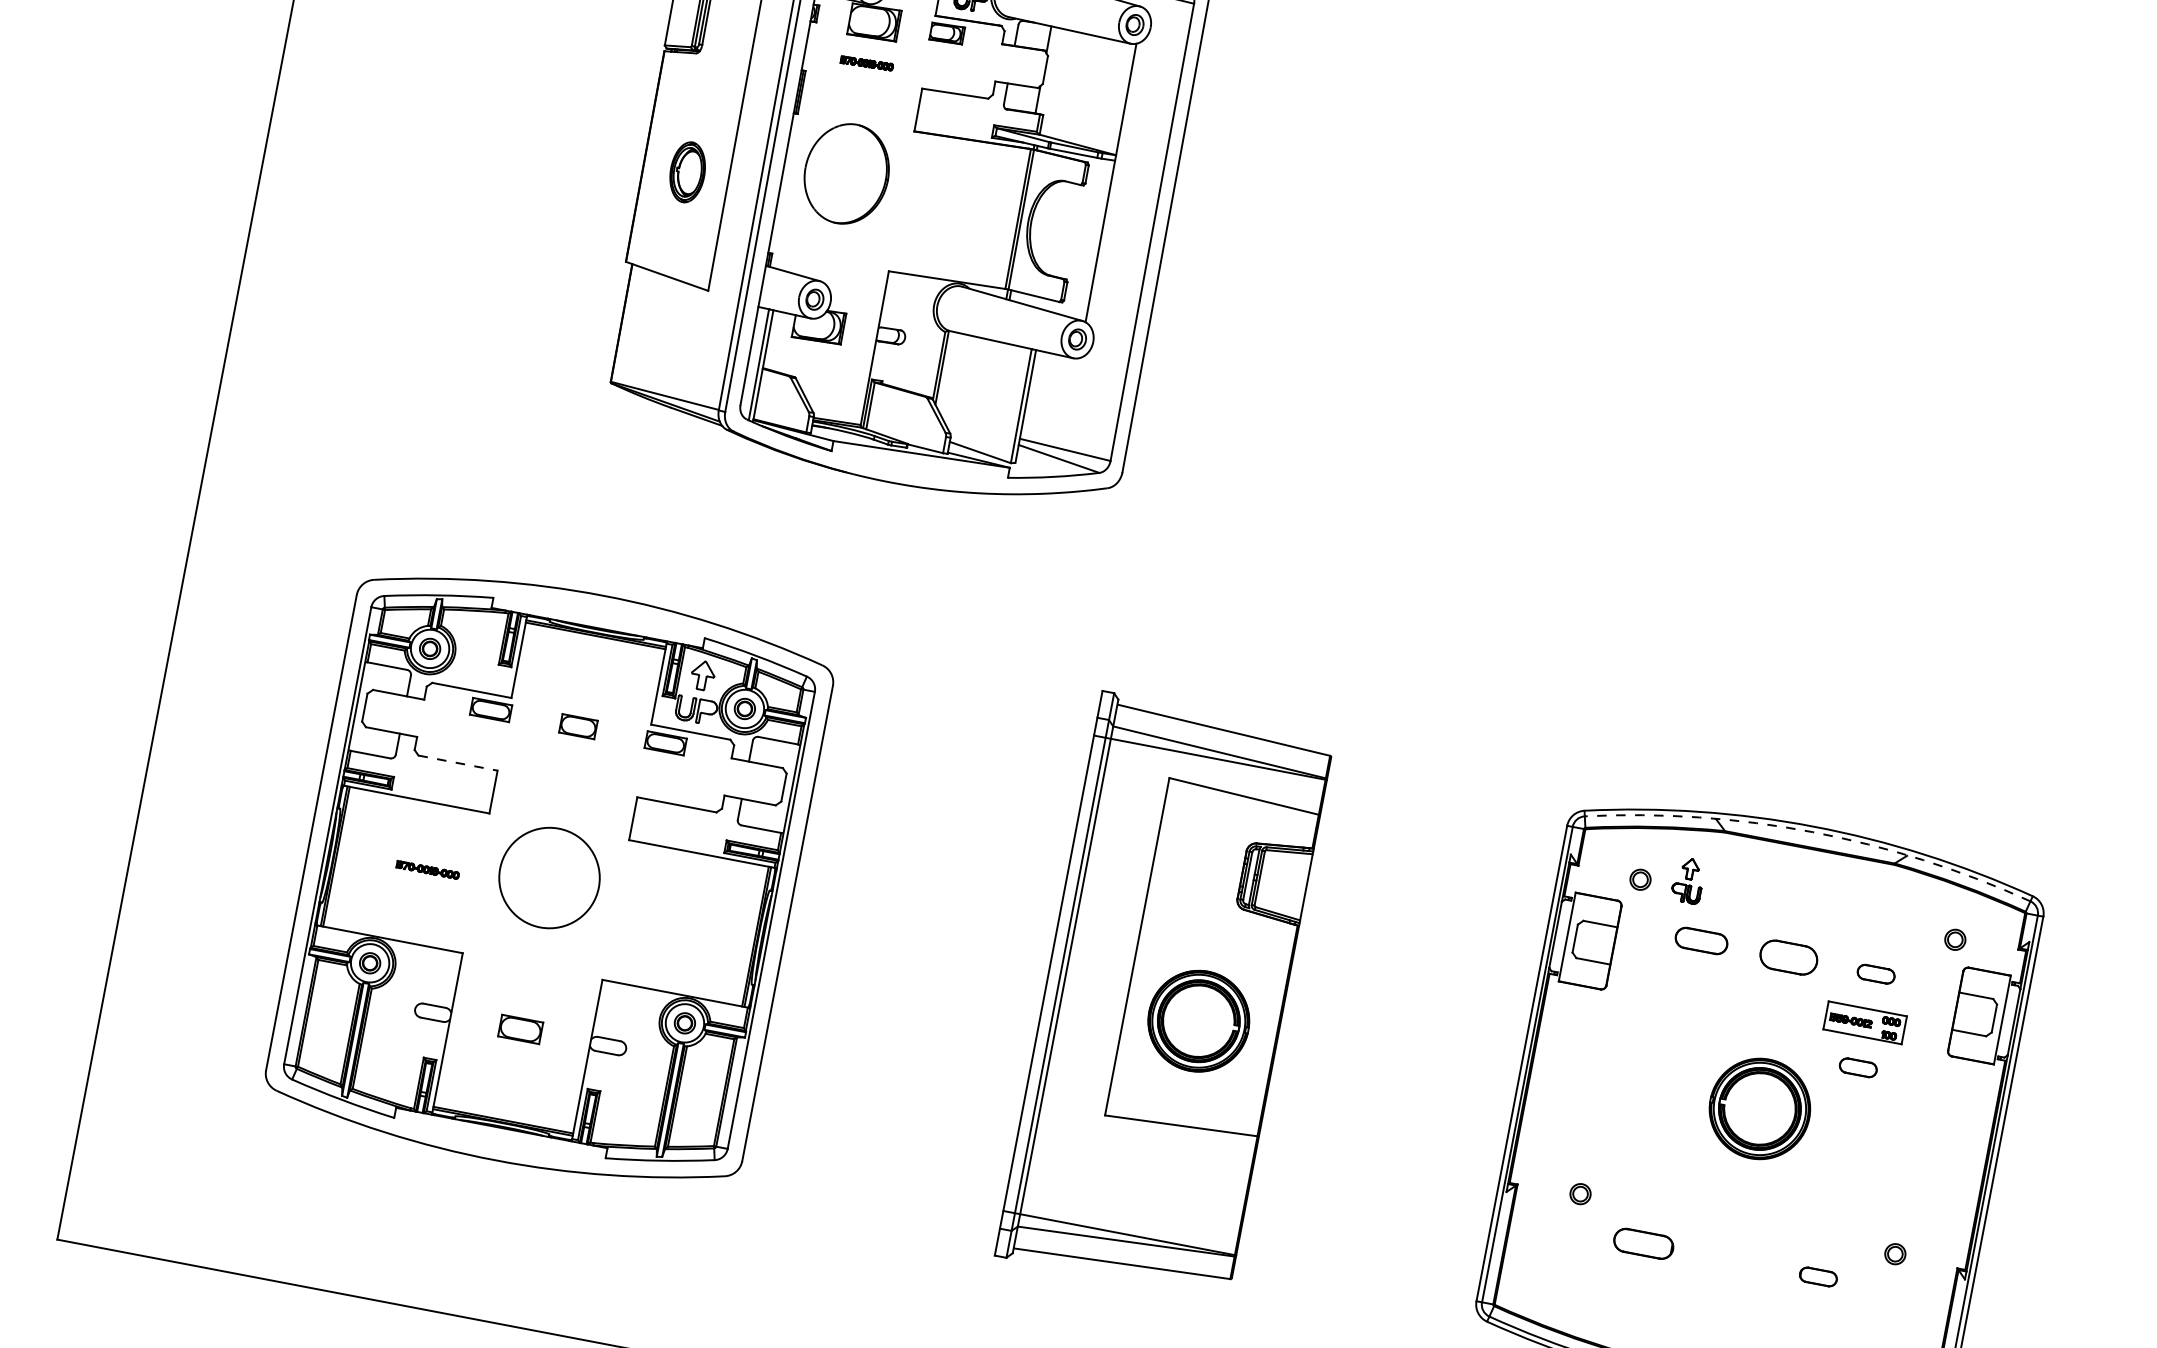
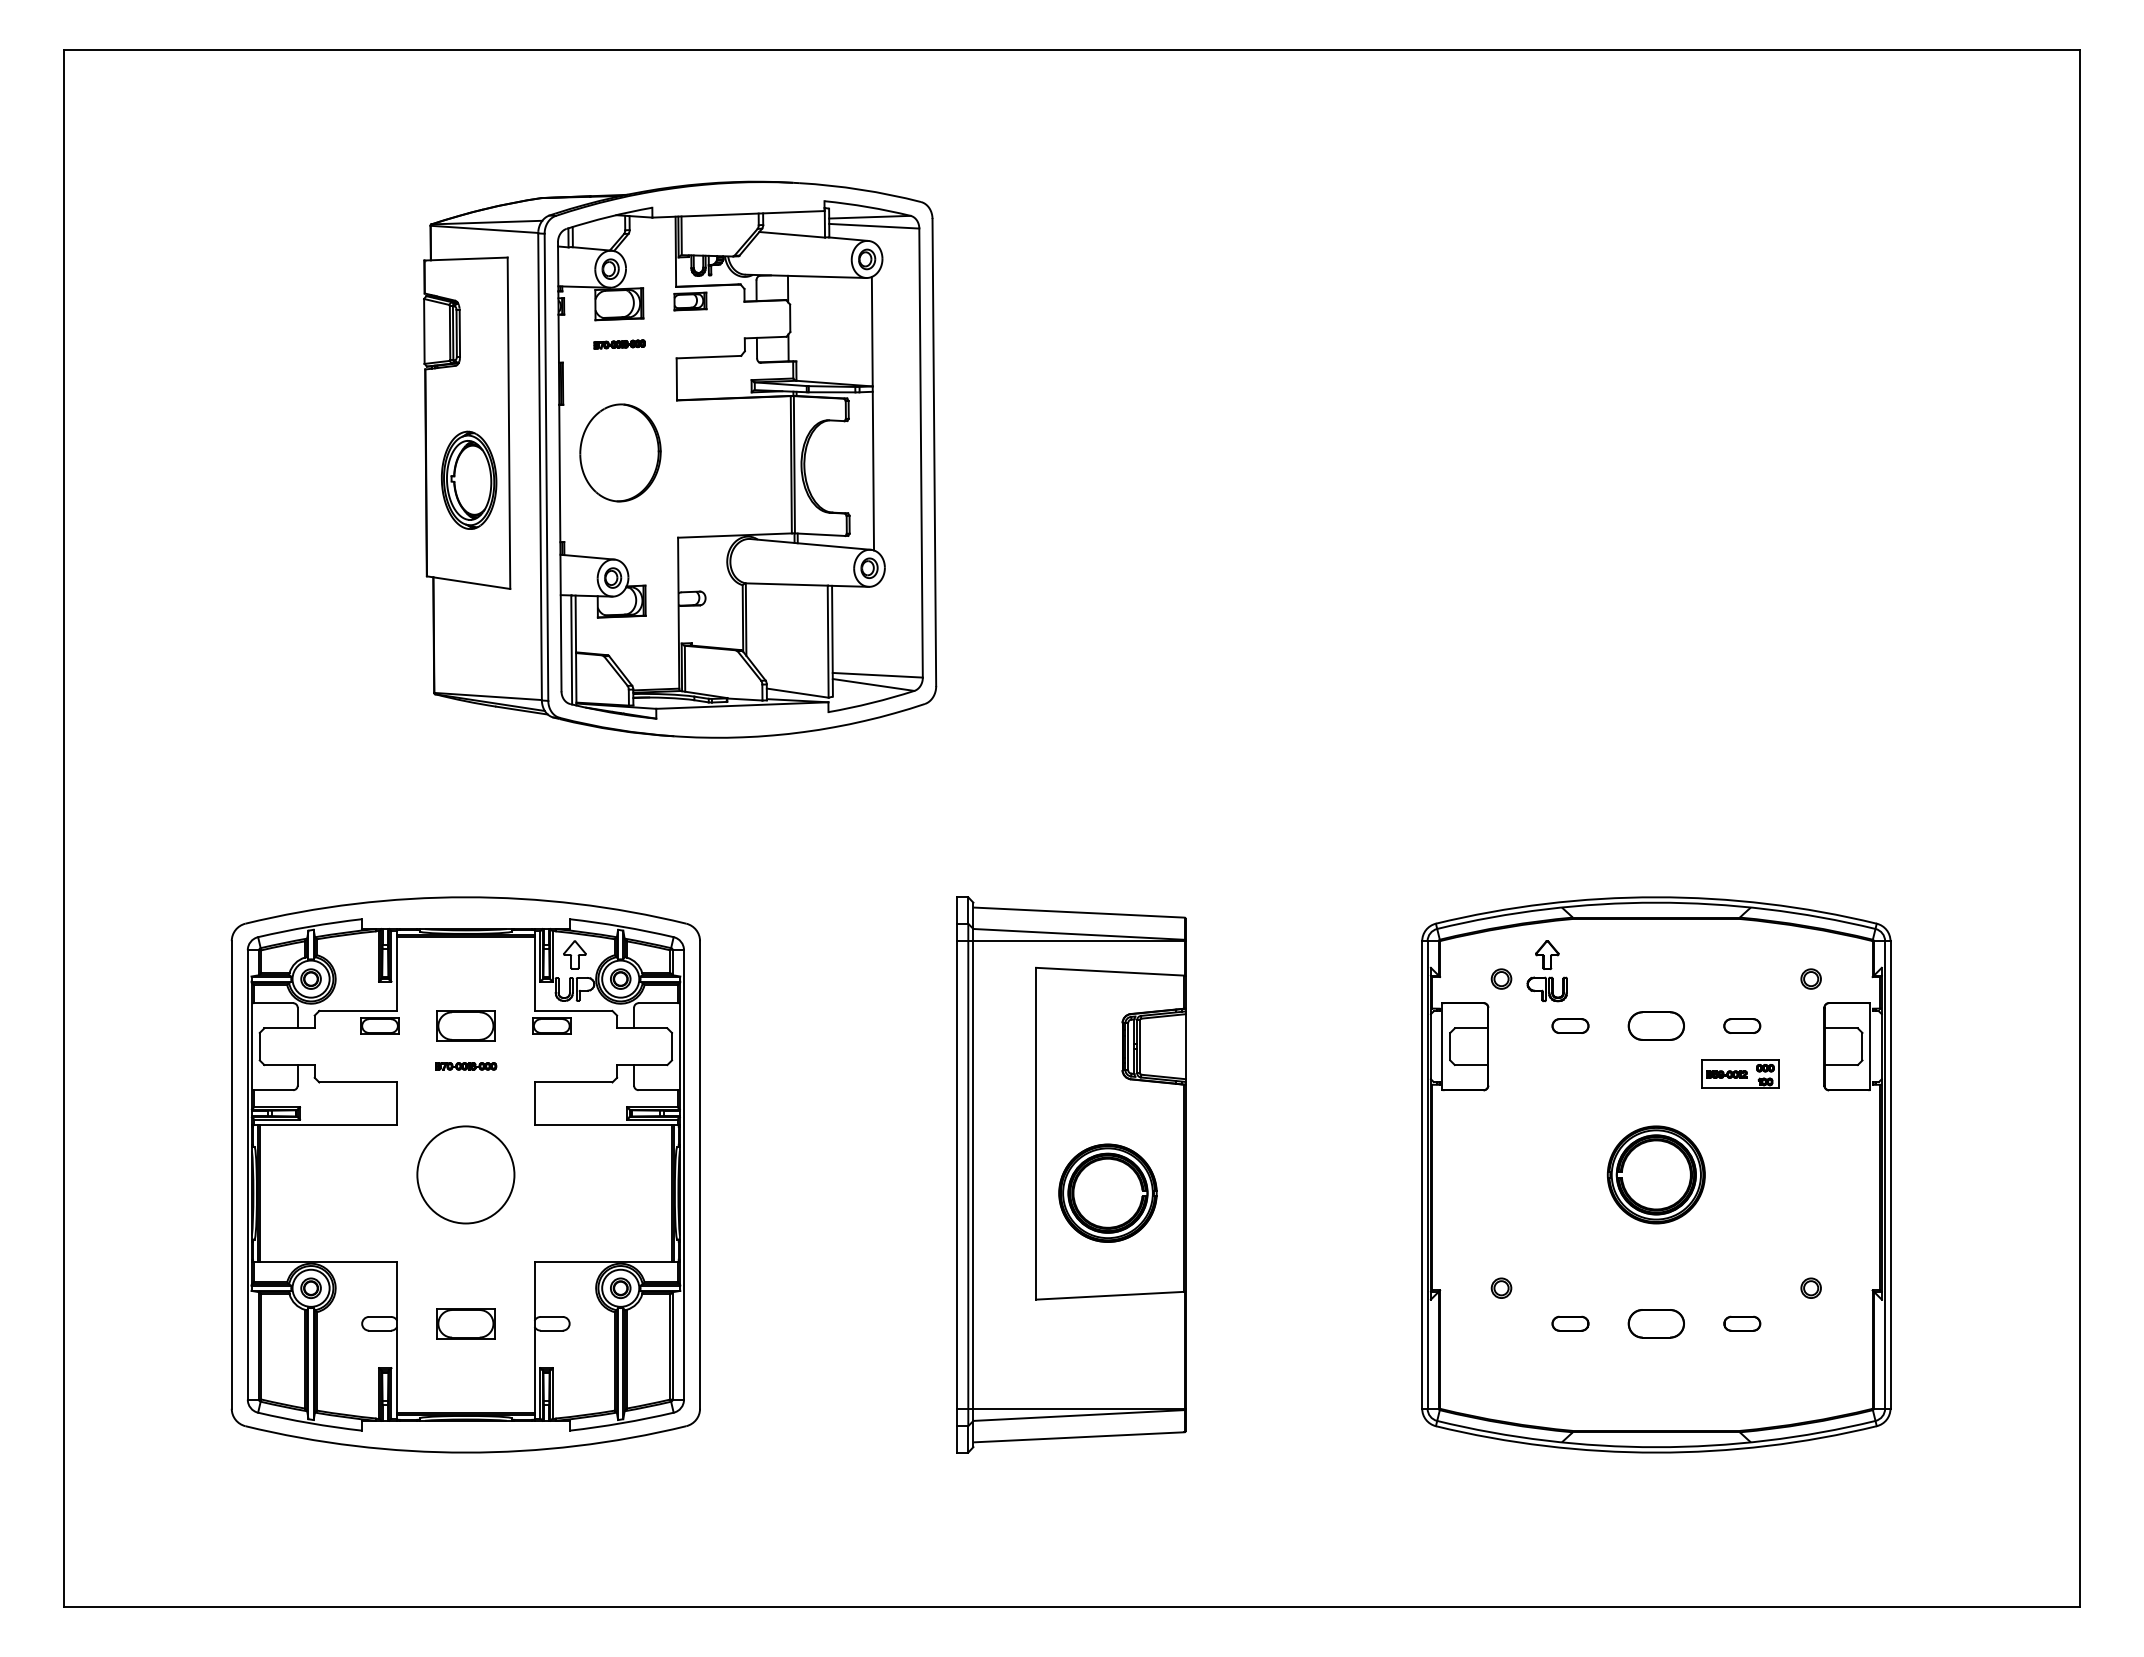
part: (688, 171) -> (469, 479), size x1.67
part: (578, 726) -> (465, 1025), size x1.67
line: (458, 763) -> (358, 1082), dashed -> solid
arc: (1812, 831) -> (1656, 902), dashed -> solid
part: (428, 870) -> (466, 1066), moved
part: (1687, 880) -> (1546, 971), size x1.43
part: (1701, 940) -> (1570, 1025), size x0.71
part: (520, 1029) -> (465, 1323), size x1.43
part: (1858, 1067) -> (1742, 1117), removed
part: (1643, 1243) -> (1570, 1323), size x0.62
part: (1730, 1259) -> (1655, 1323), added

